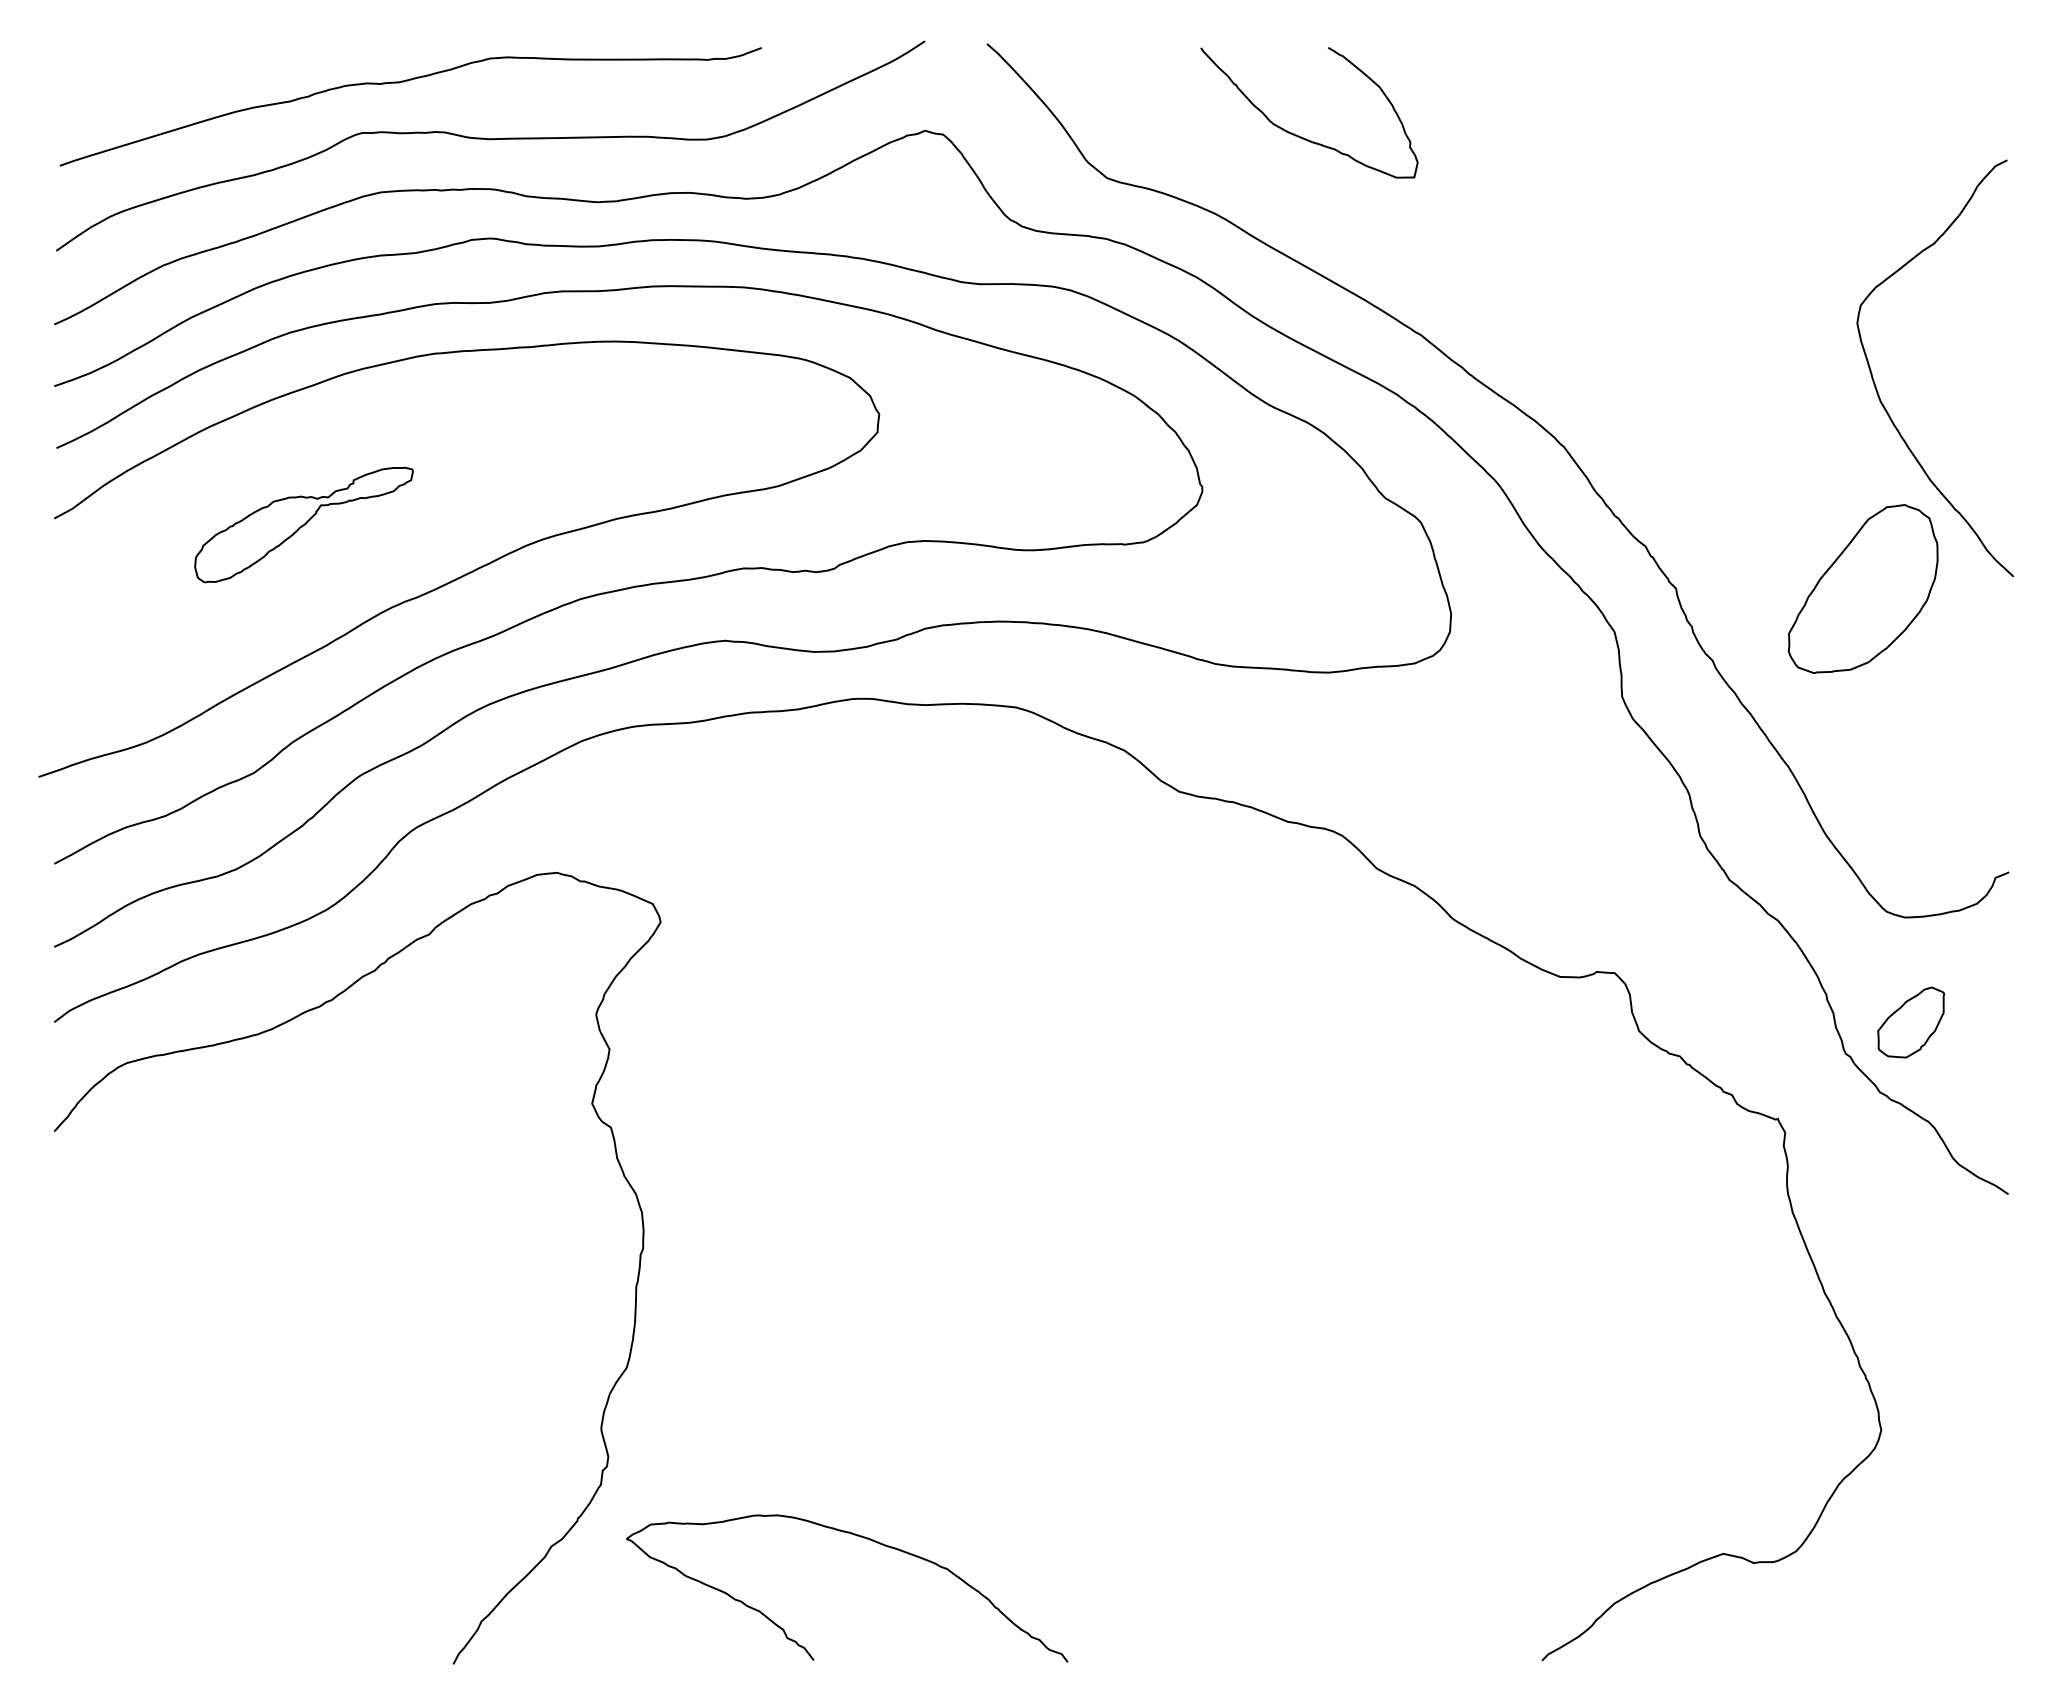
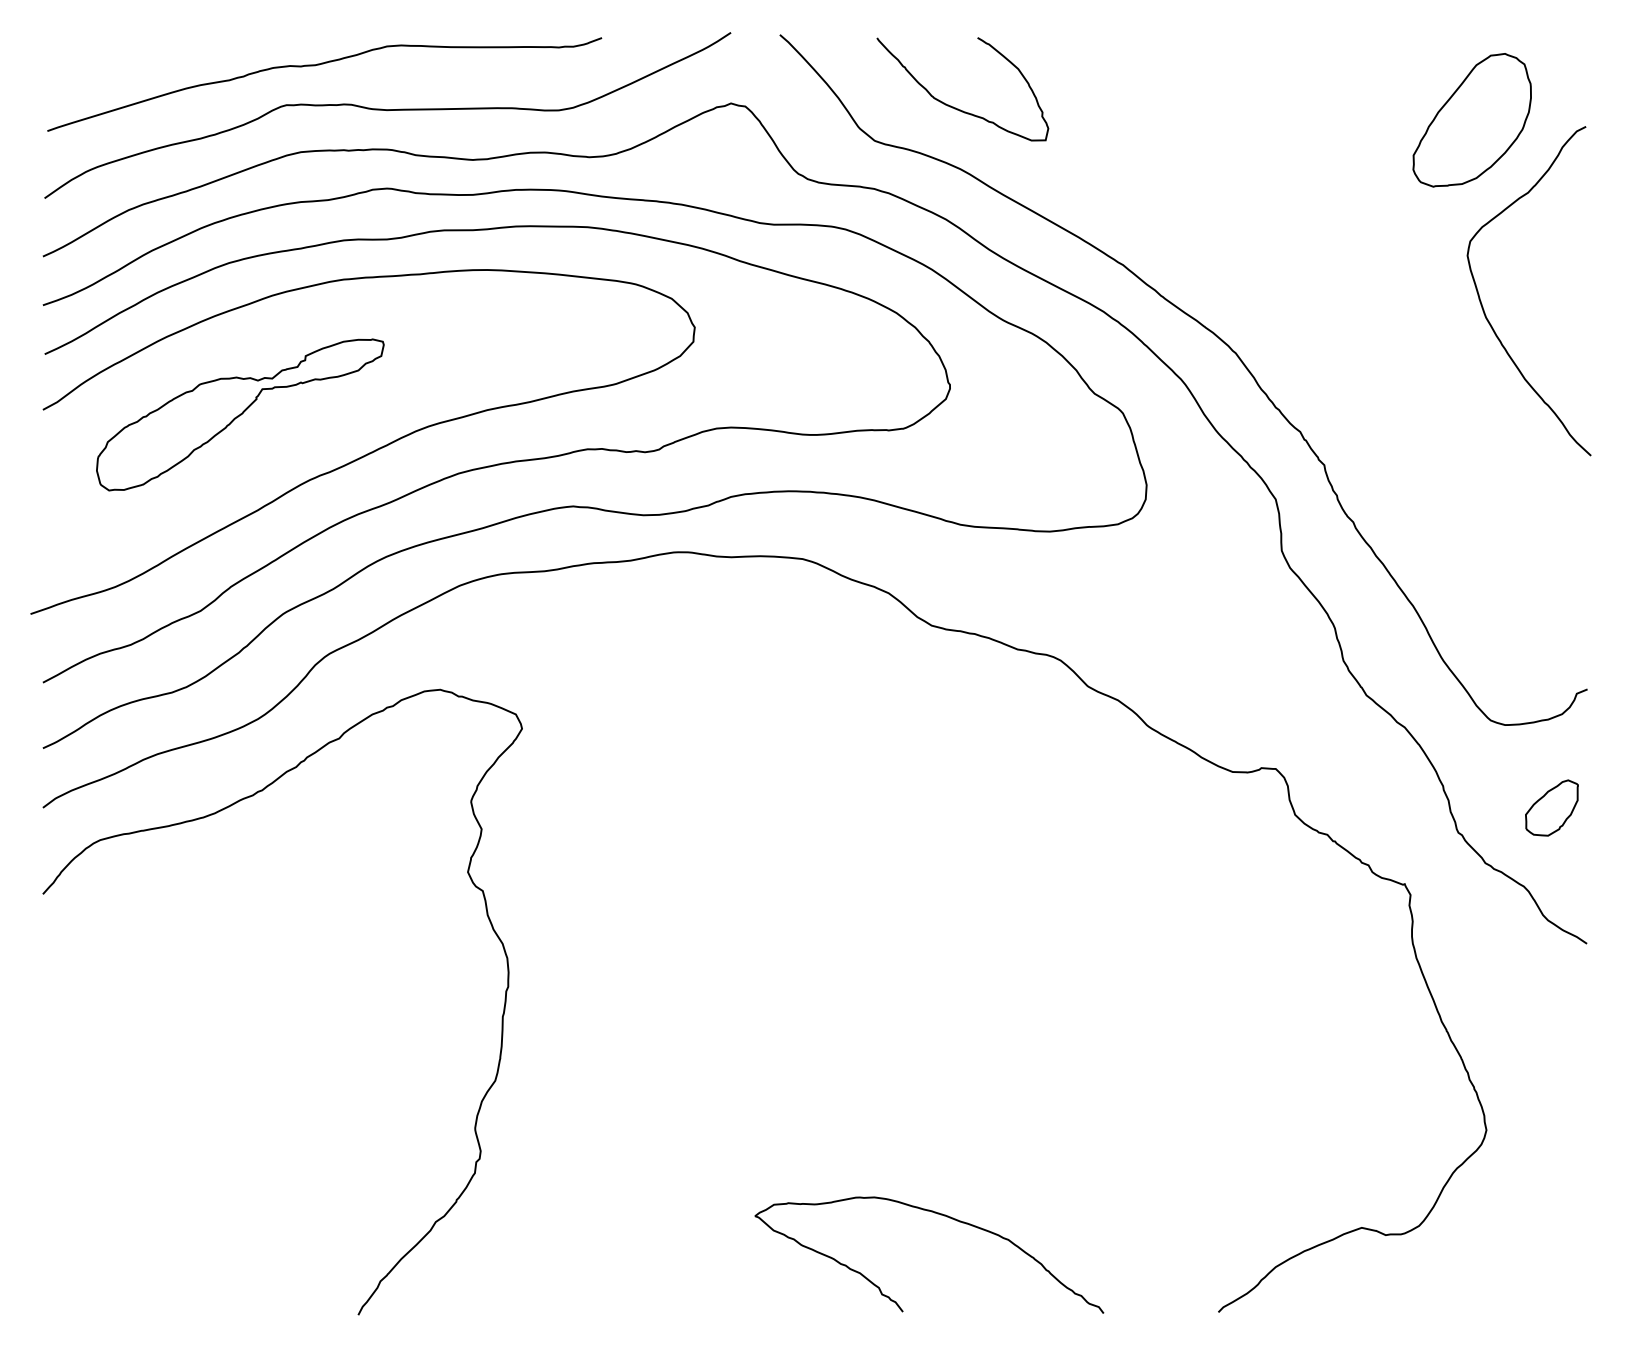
curve: (1299, 135) -> (954, 107), moved
part: (303, 524) -> (239, 414), size x1.67
part: (1862, 589) -> (1471, 120), moved
part: (1910, 1022) -> (1551, 808), moved
curve: (863, 1538) -> (942, 1215), moved

